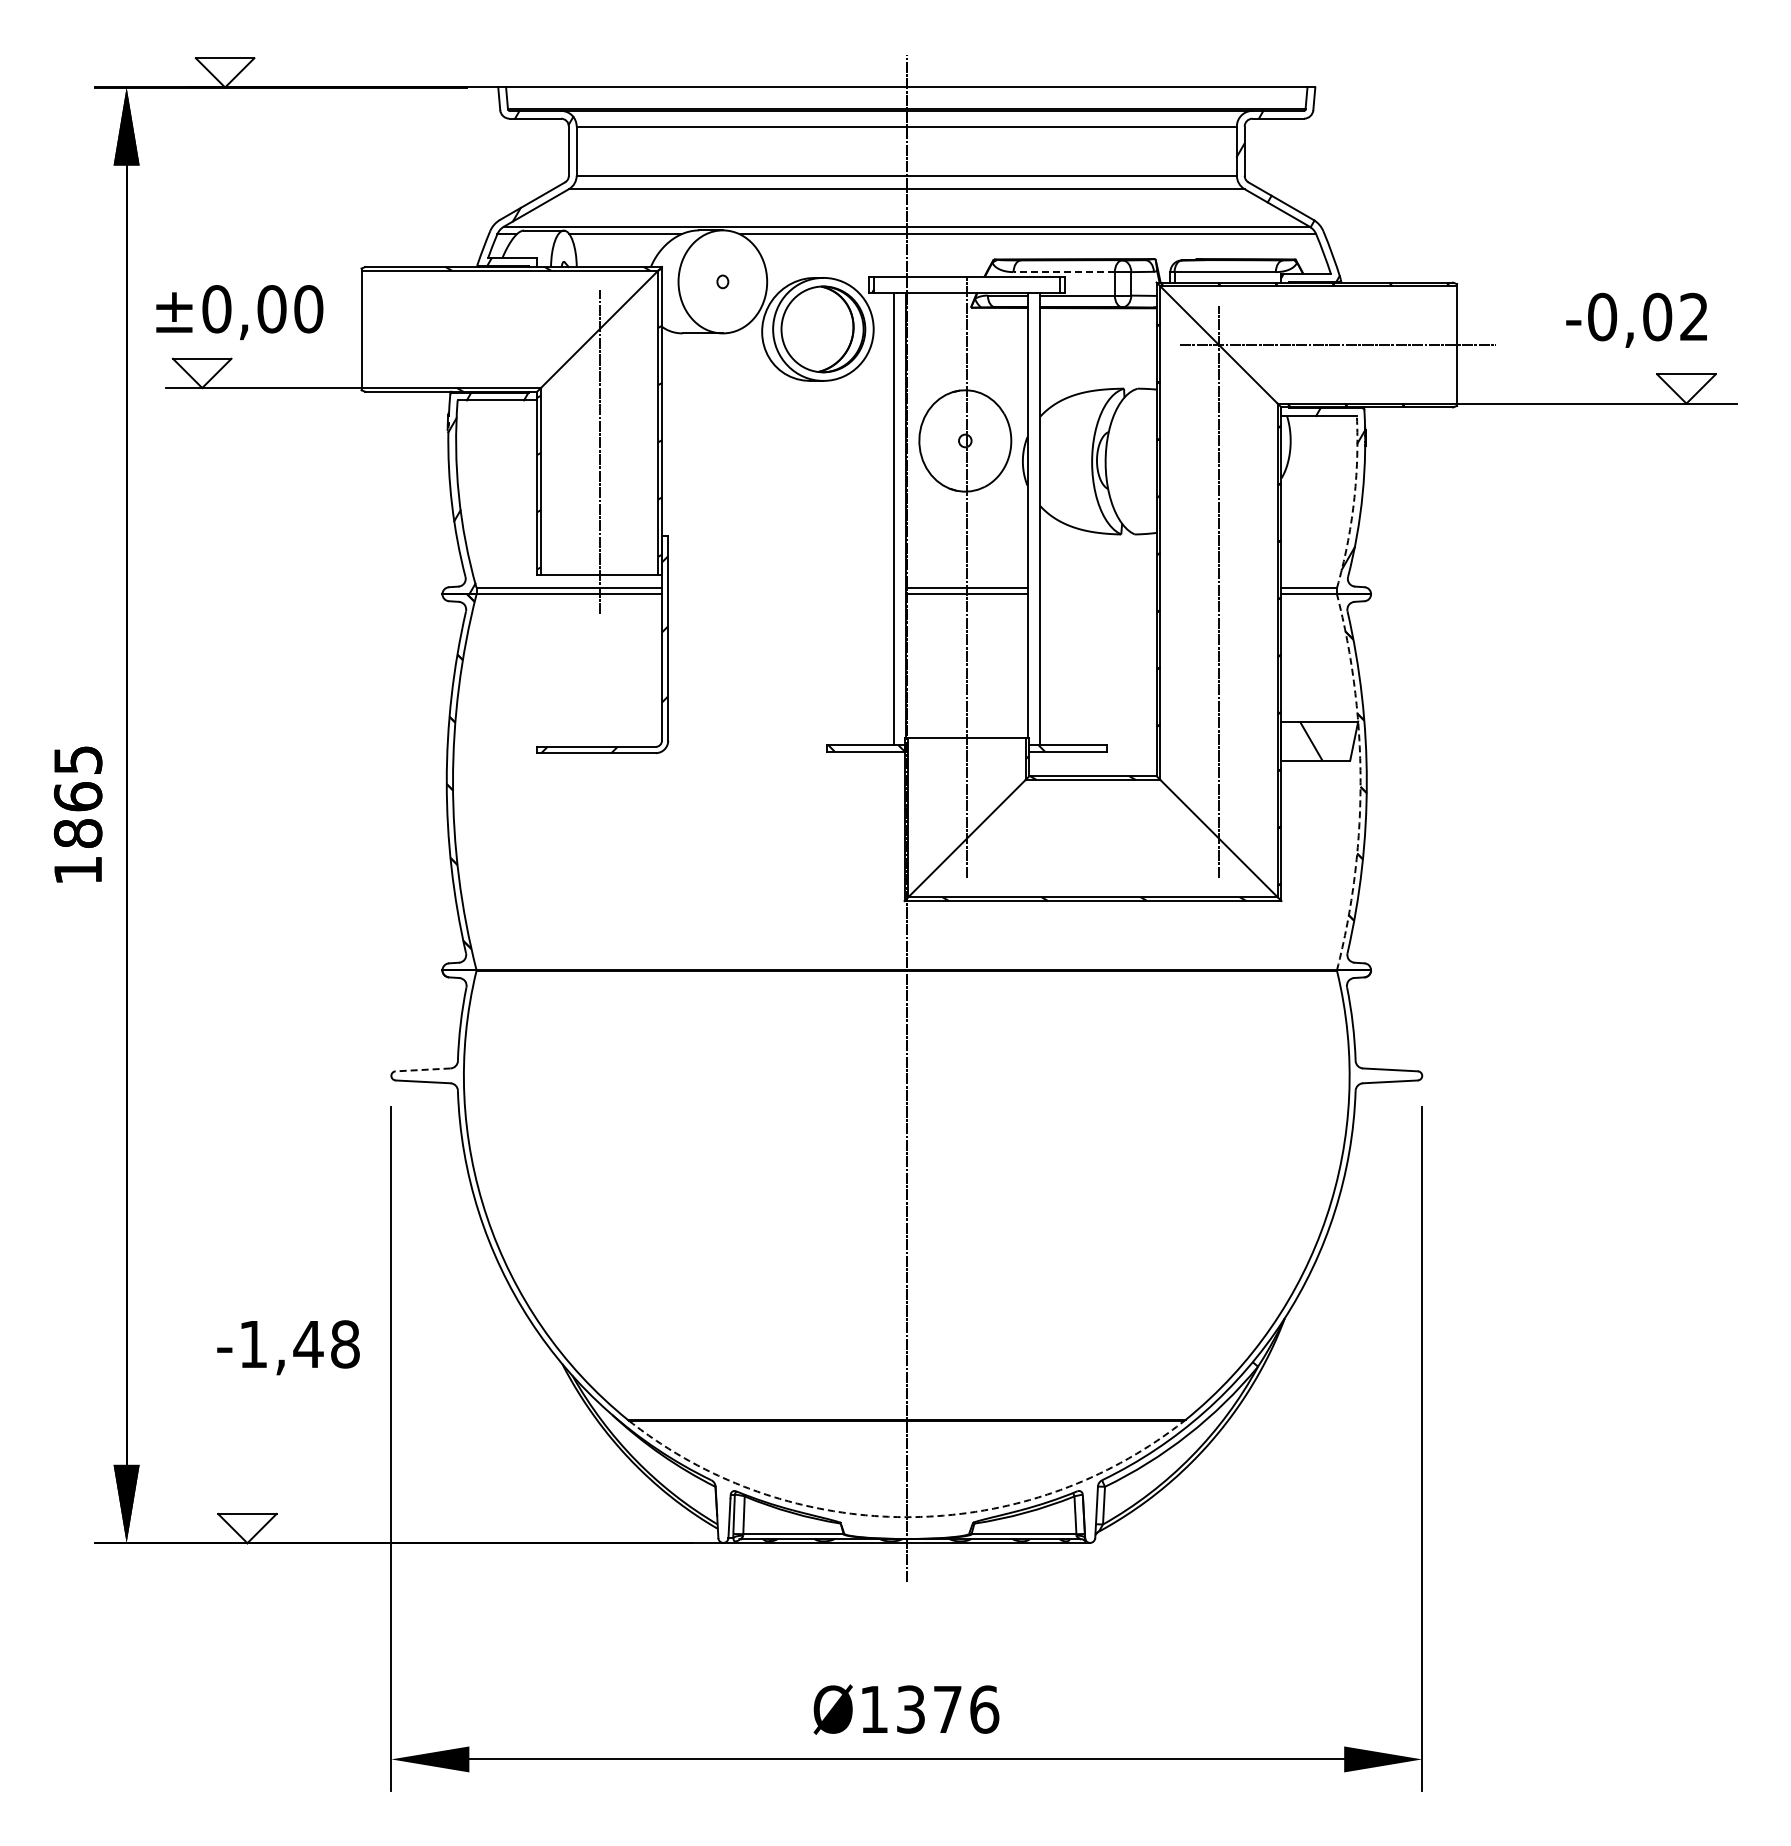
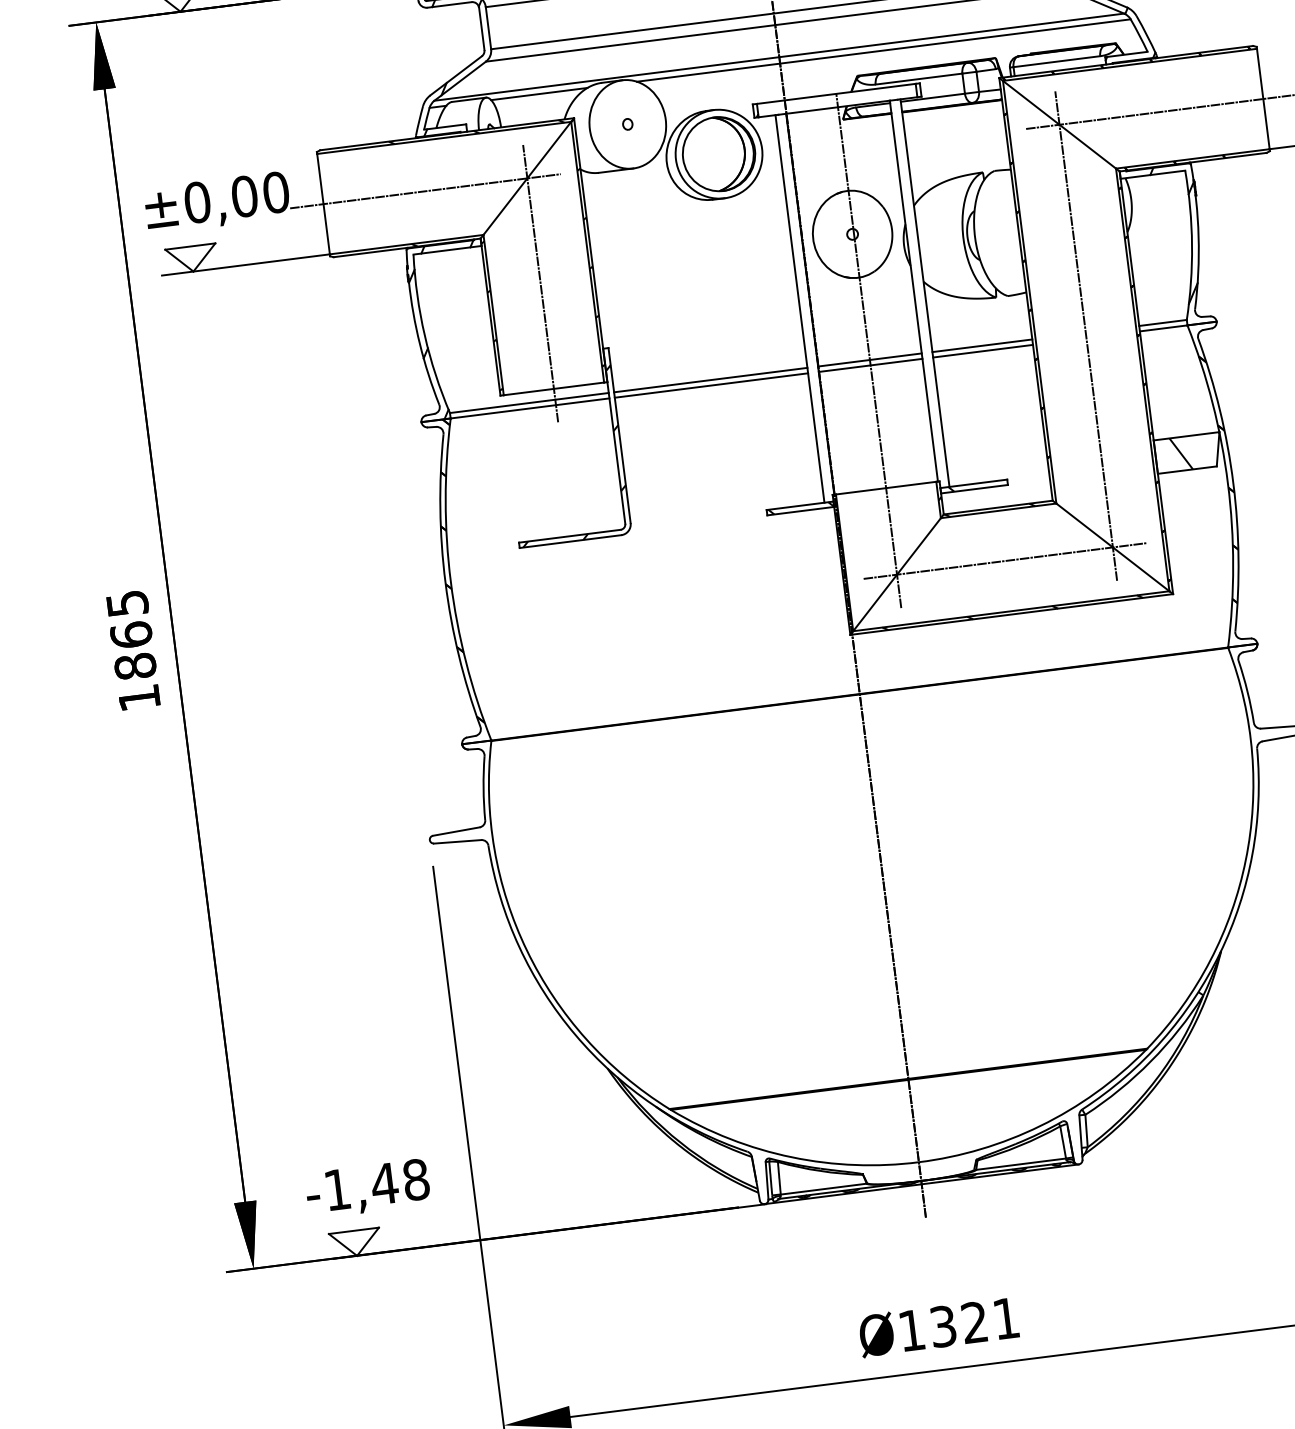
line: (1064, 272) -> (919, 79), dashed -> solid
line: (480, 329) -> (425, 191), added
arc: (1353, 502) -> (1191, 245), dashed -> solid
line: (780, 587) -> (710, 379), added
line: (1097, 587) -> (981, 345), added
line: (780, 594) -> (710, 385), added
line: (1097, 594) -> (982, 351), added
arc: (1360, 782) -> (1227, 484), dashed -> solid
line: (1092, 838) -> (1004, 561), added
line: (422, 1069) -> (455, 831), dashed -> solid
text: (288, 1347) -> (367, 1188), moved
arc: (906, 1517) -> (918, 1162), dashed -> solid
text: (966, 1709) -> (990, 1320), Ø1376 -> Ø1321

